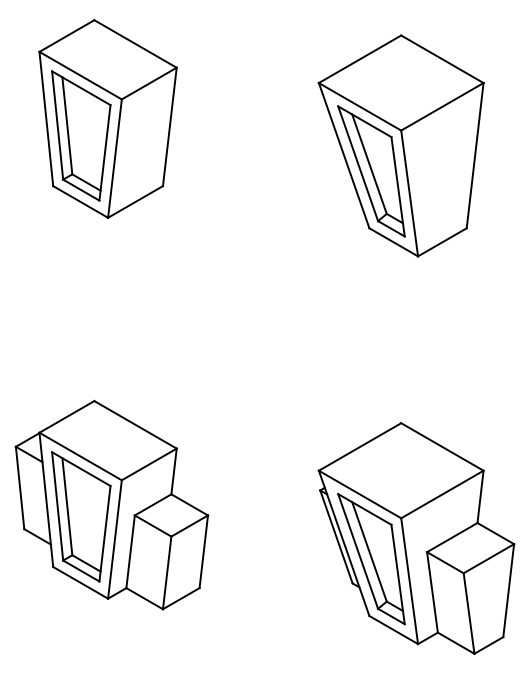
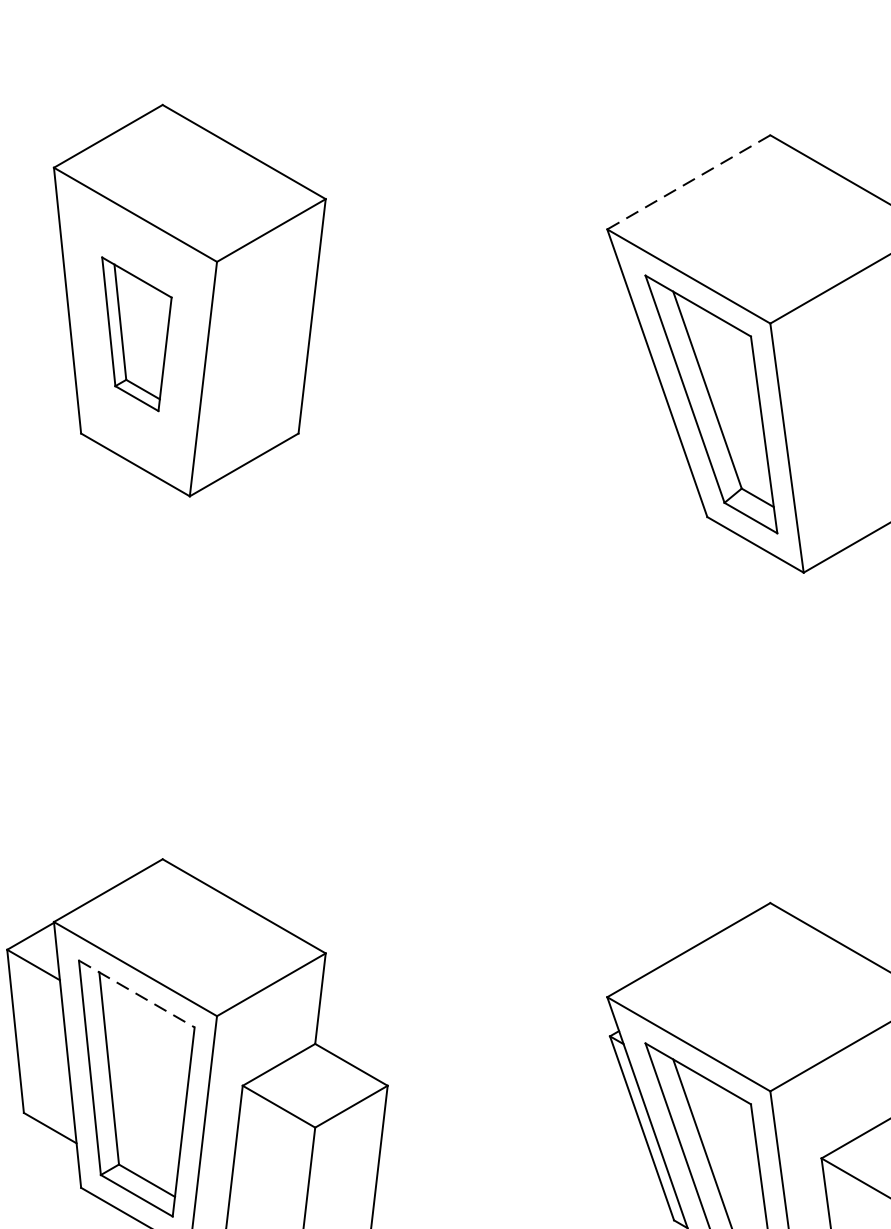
line: (360, 59) -> (689, 182), solid -> dashed
part: (81, 135) -> (137, 333), size x0.6
line: (81, 469) -> (137, 994), solid -> dashed

